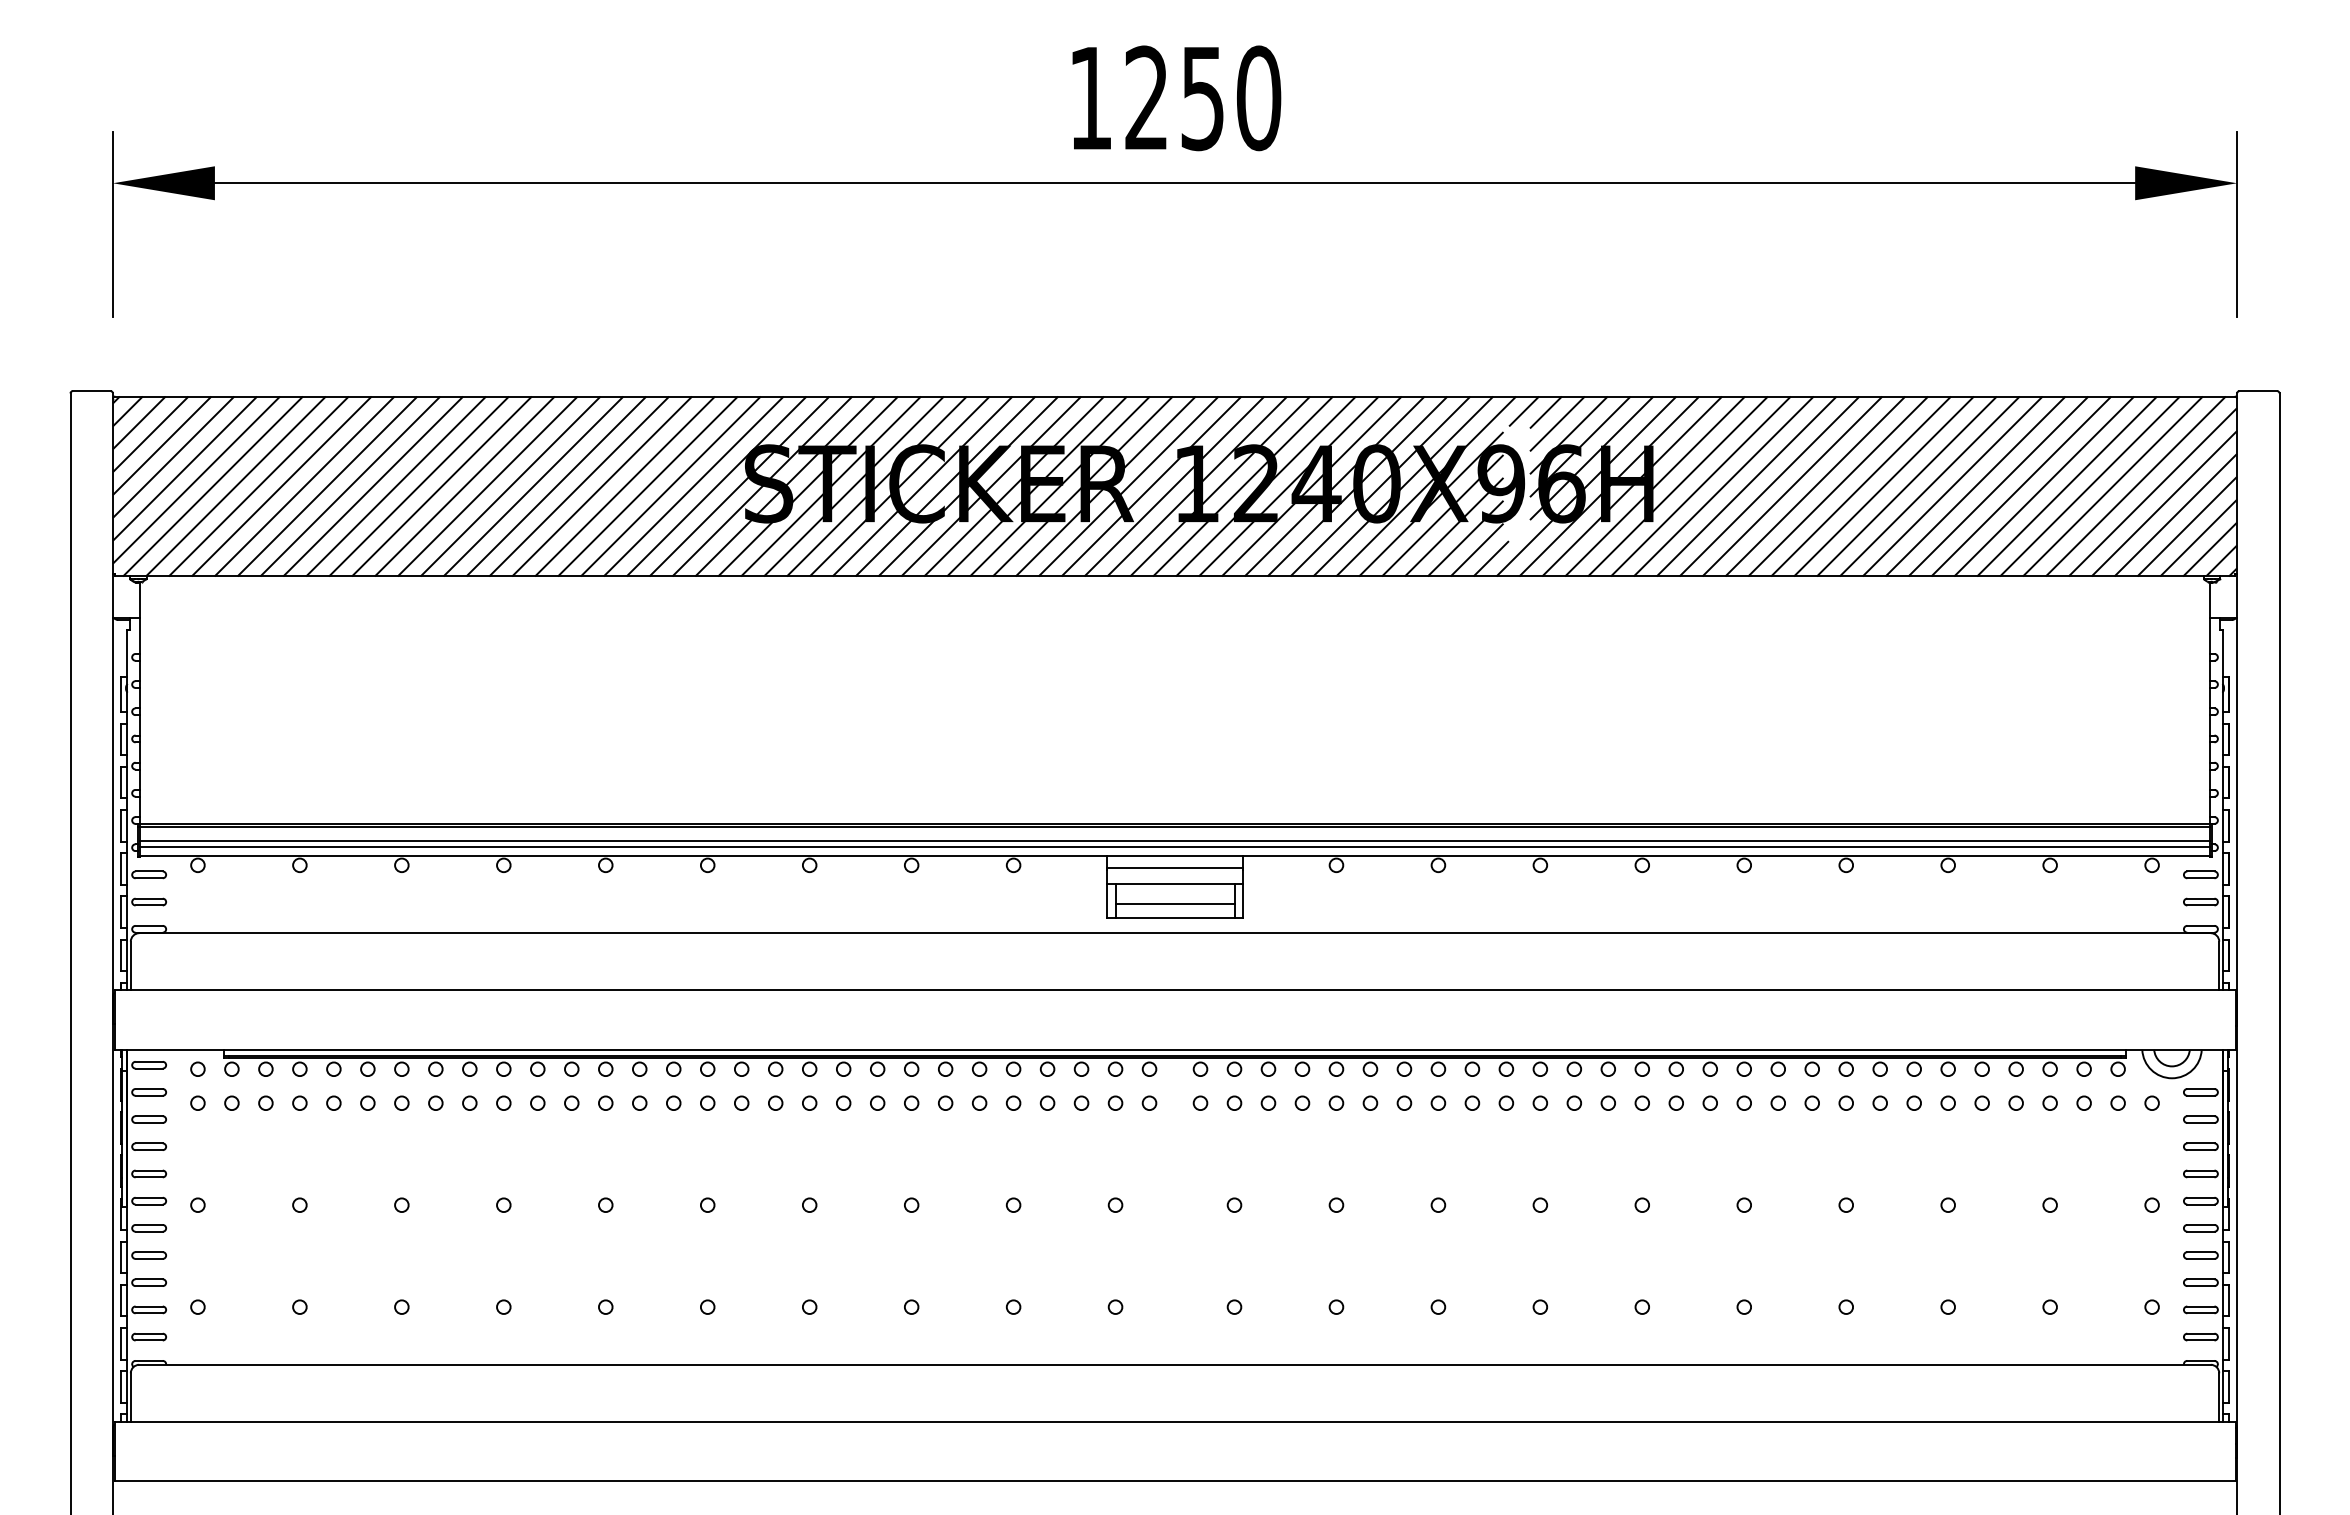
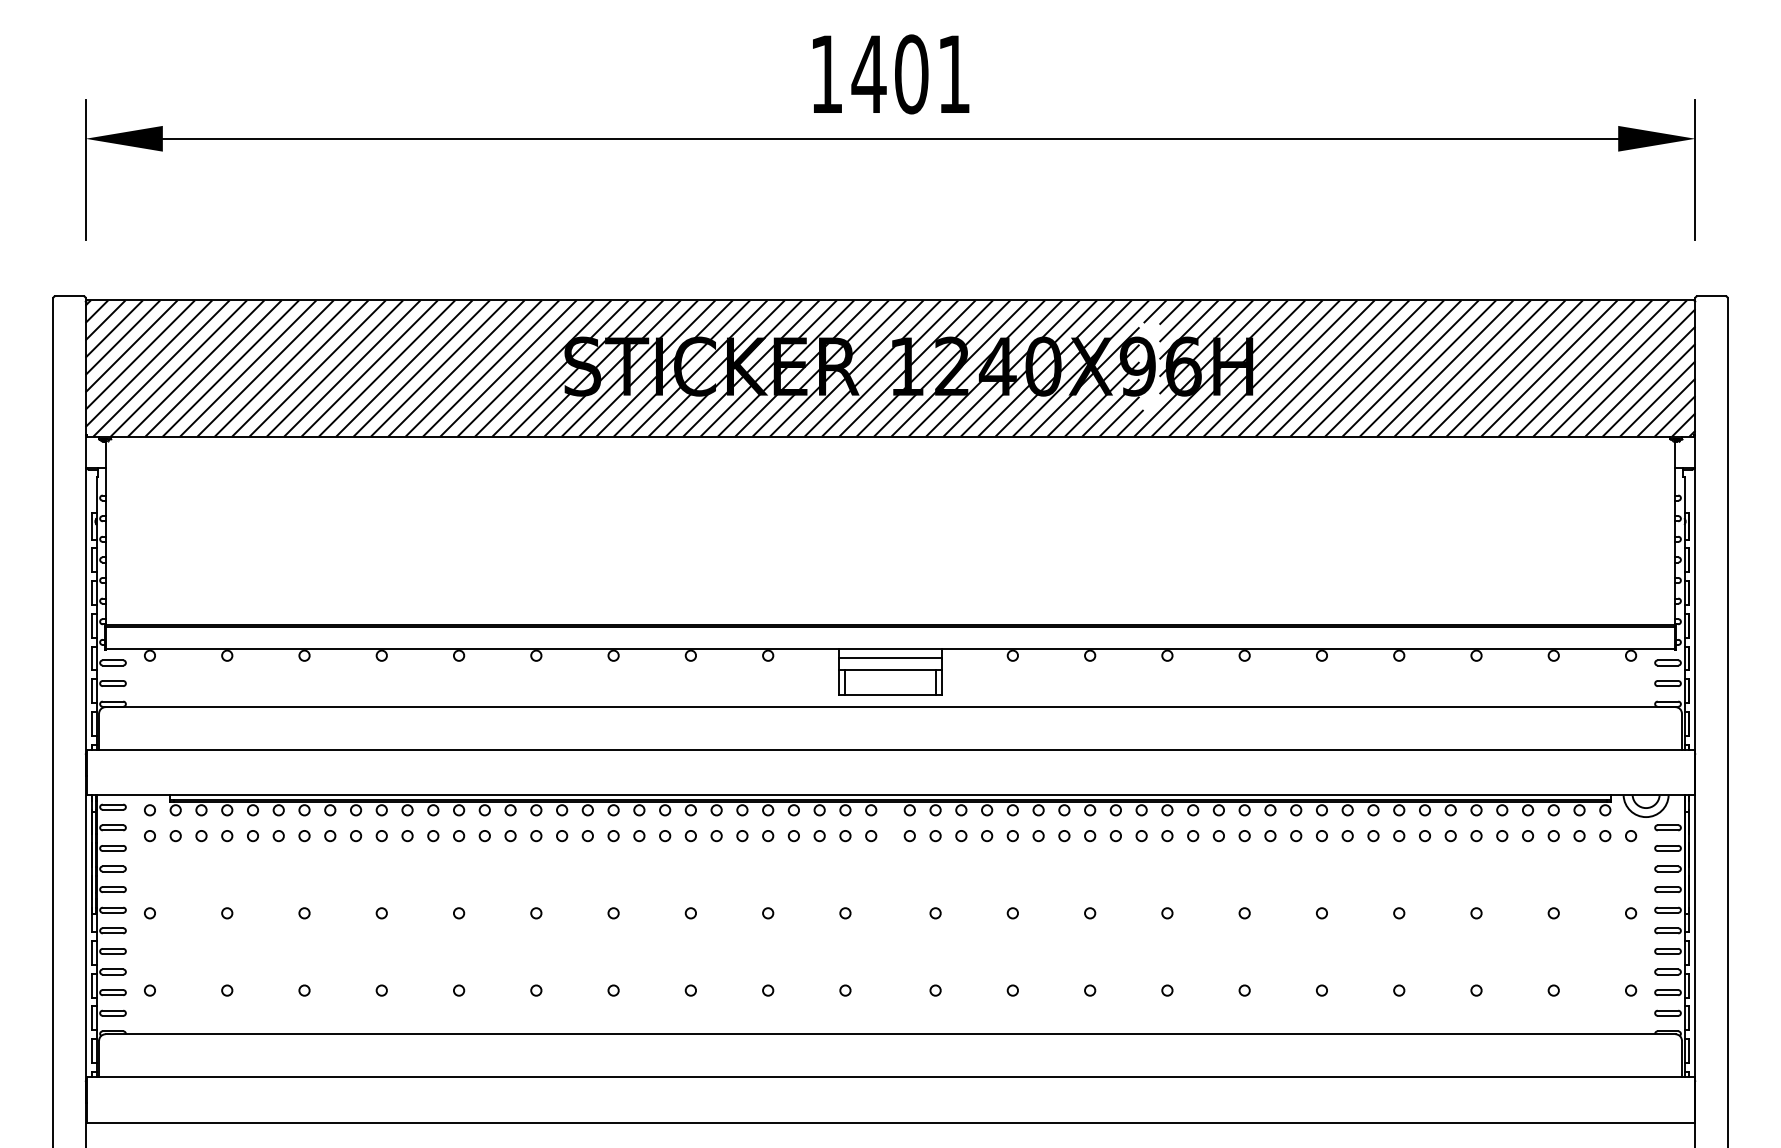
text: (1202, 98) -> (911, 74), 1250 -> 1401
line: (1174, 841) -> (890, 637), removed
line: (1174, 846) -> (890, 641), removed
line: (1174, 903) -> (890, 684), removed

